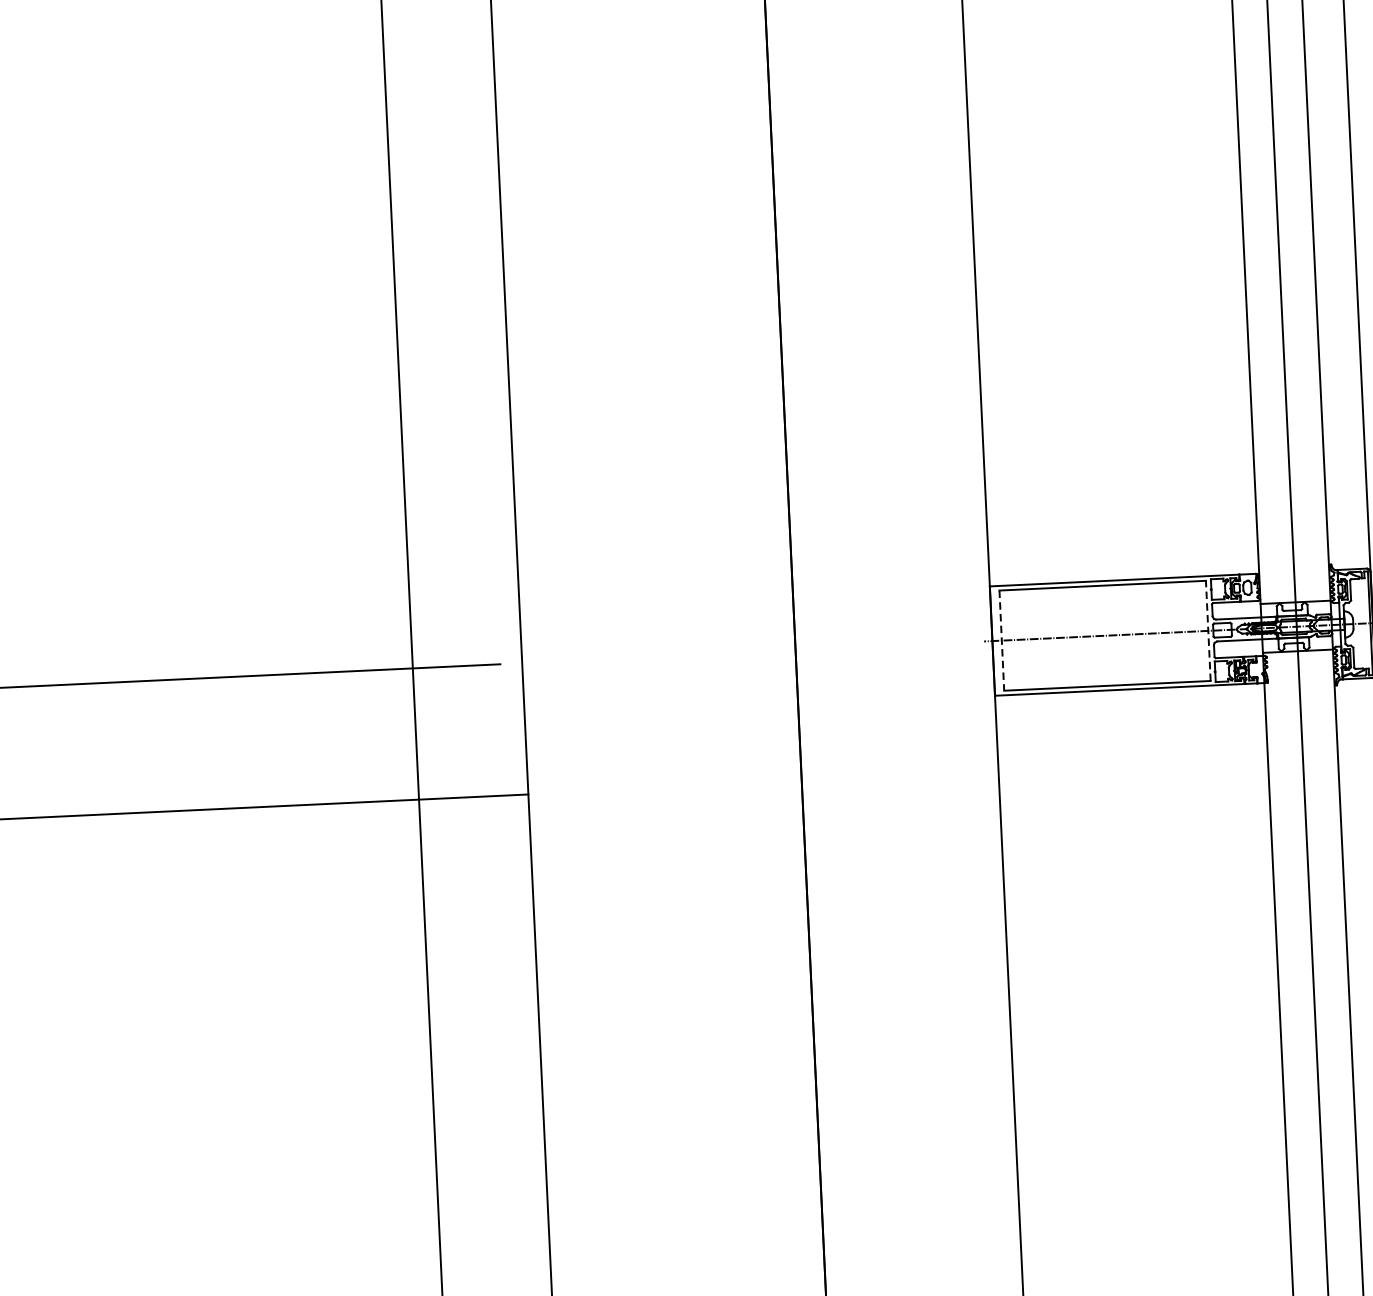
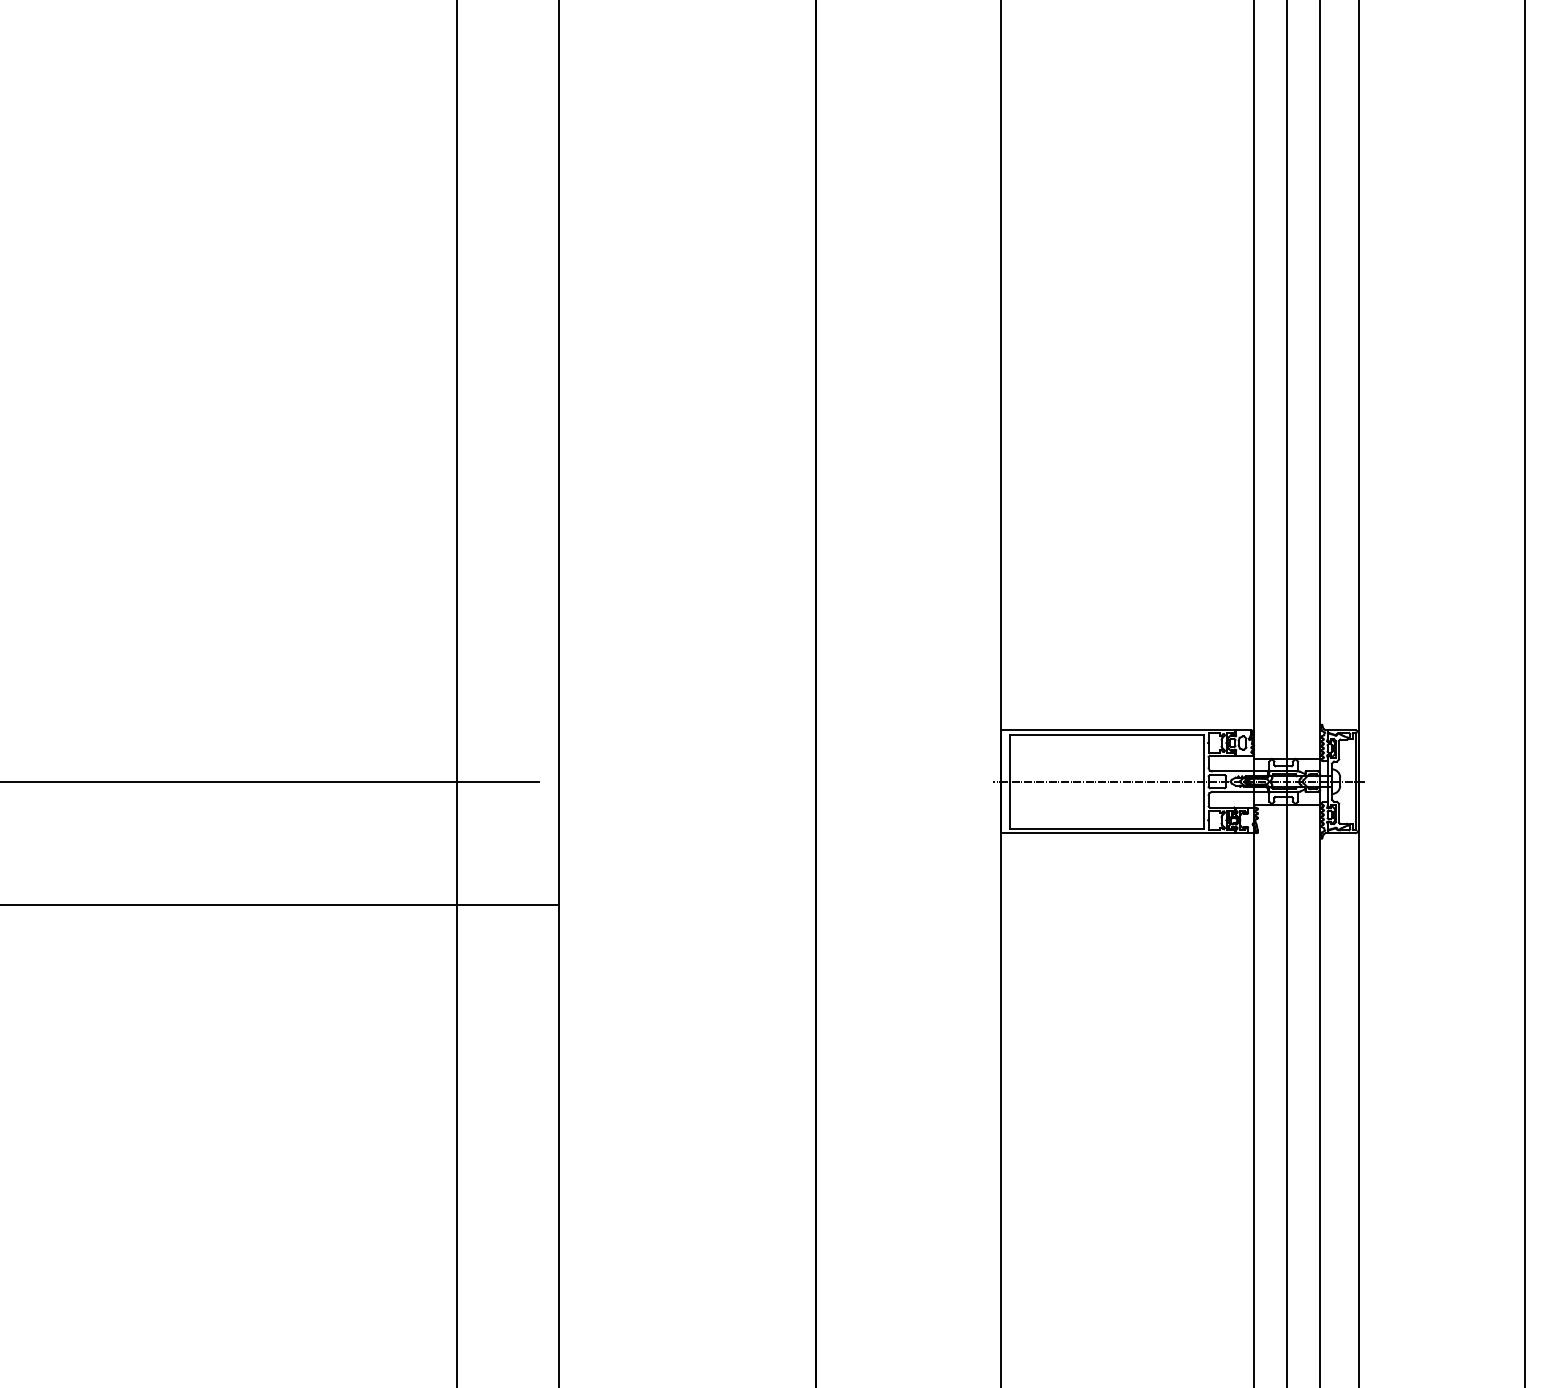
line: (1207, 630) -> (1203, 781), dashed -> solid
line: (1001, 641) -> (1009, 782), dashed -> solid

